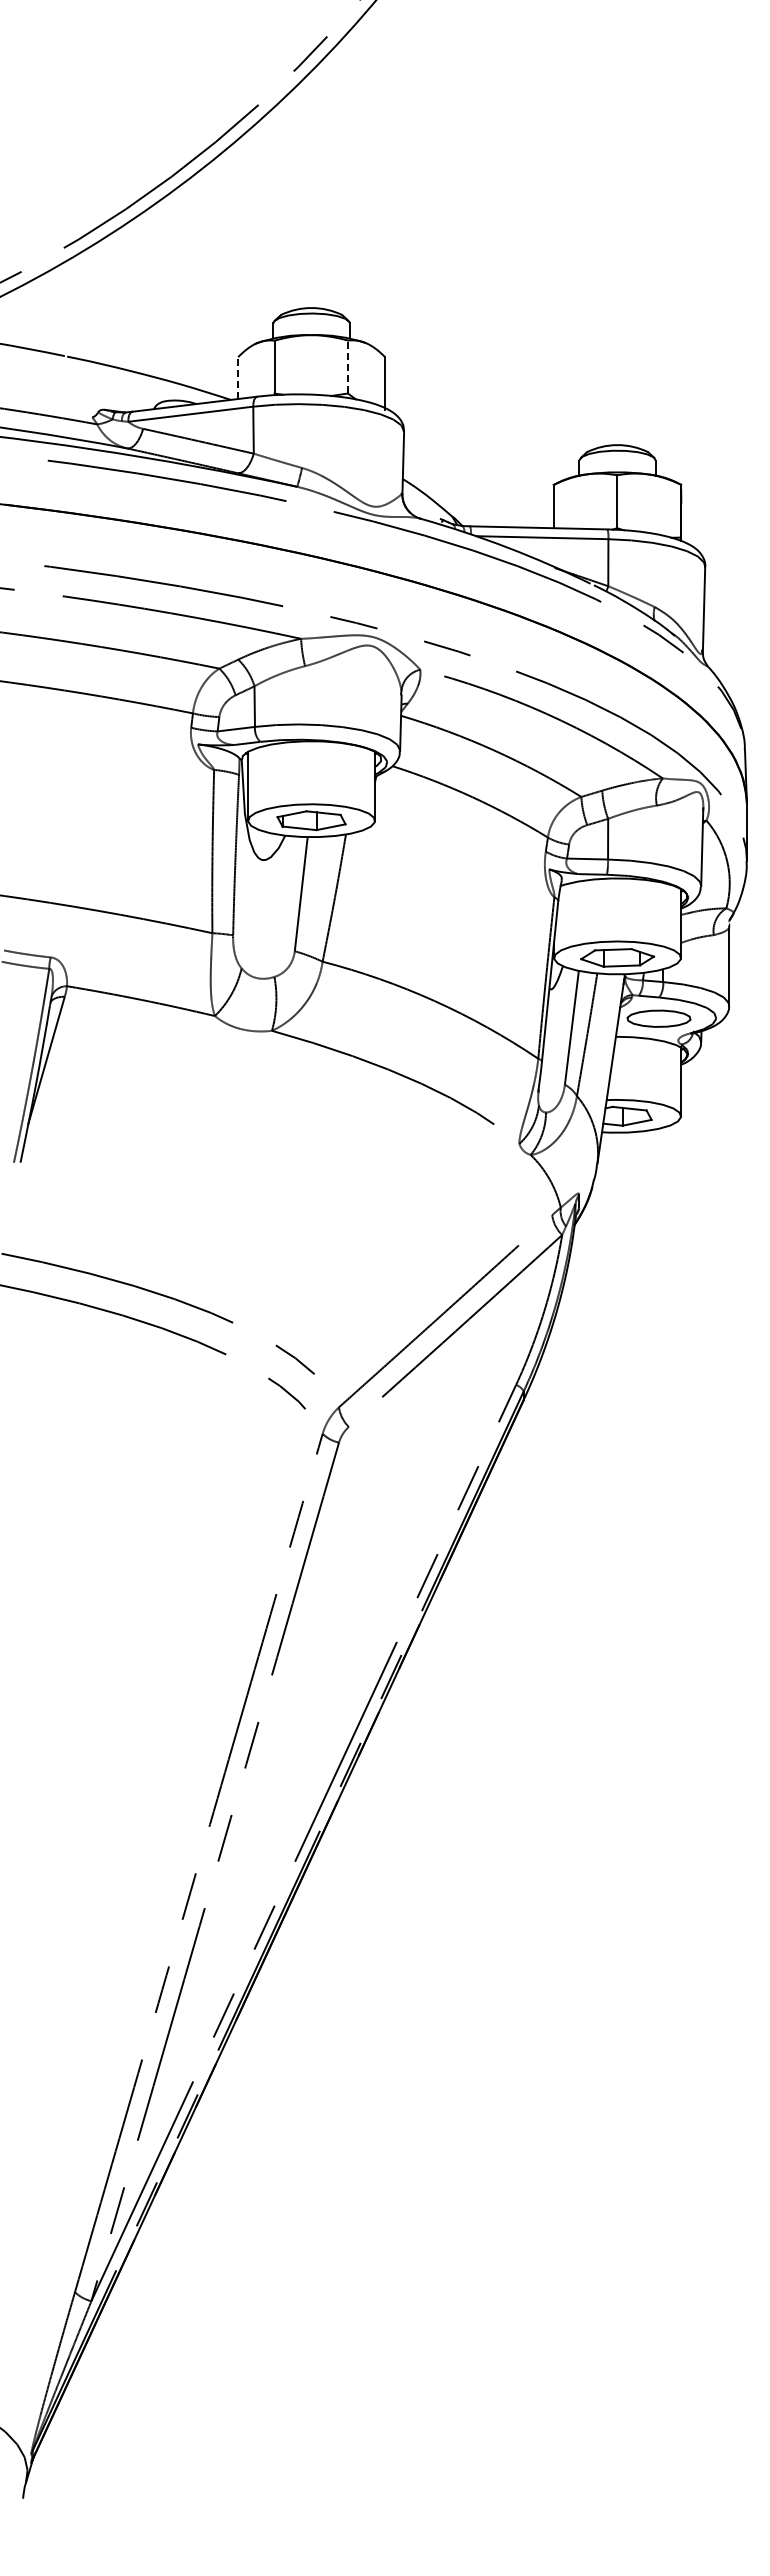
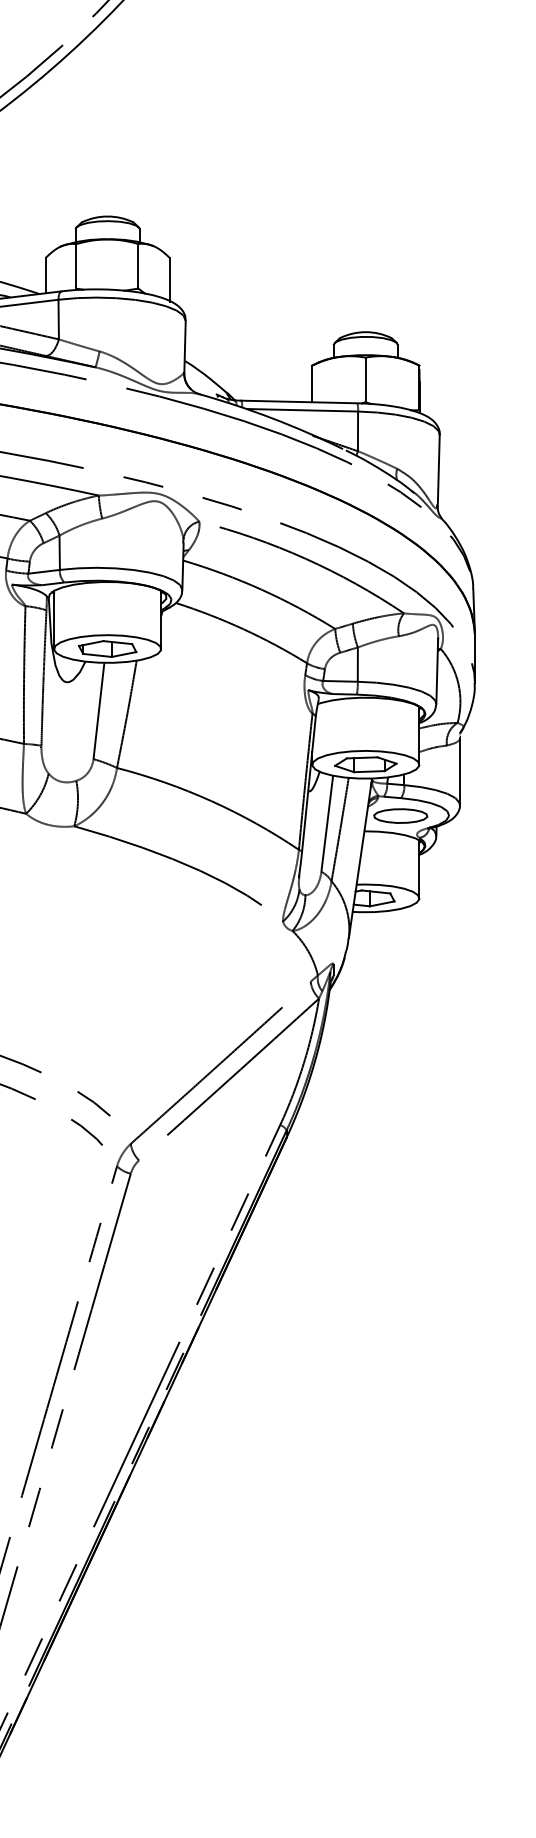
line: (347, 366) -> (137, 265), dashed -> solid
line: (238, 378) -> (46, 275), dashed -> solid

